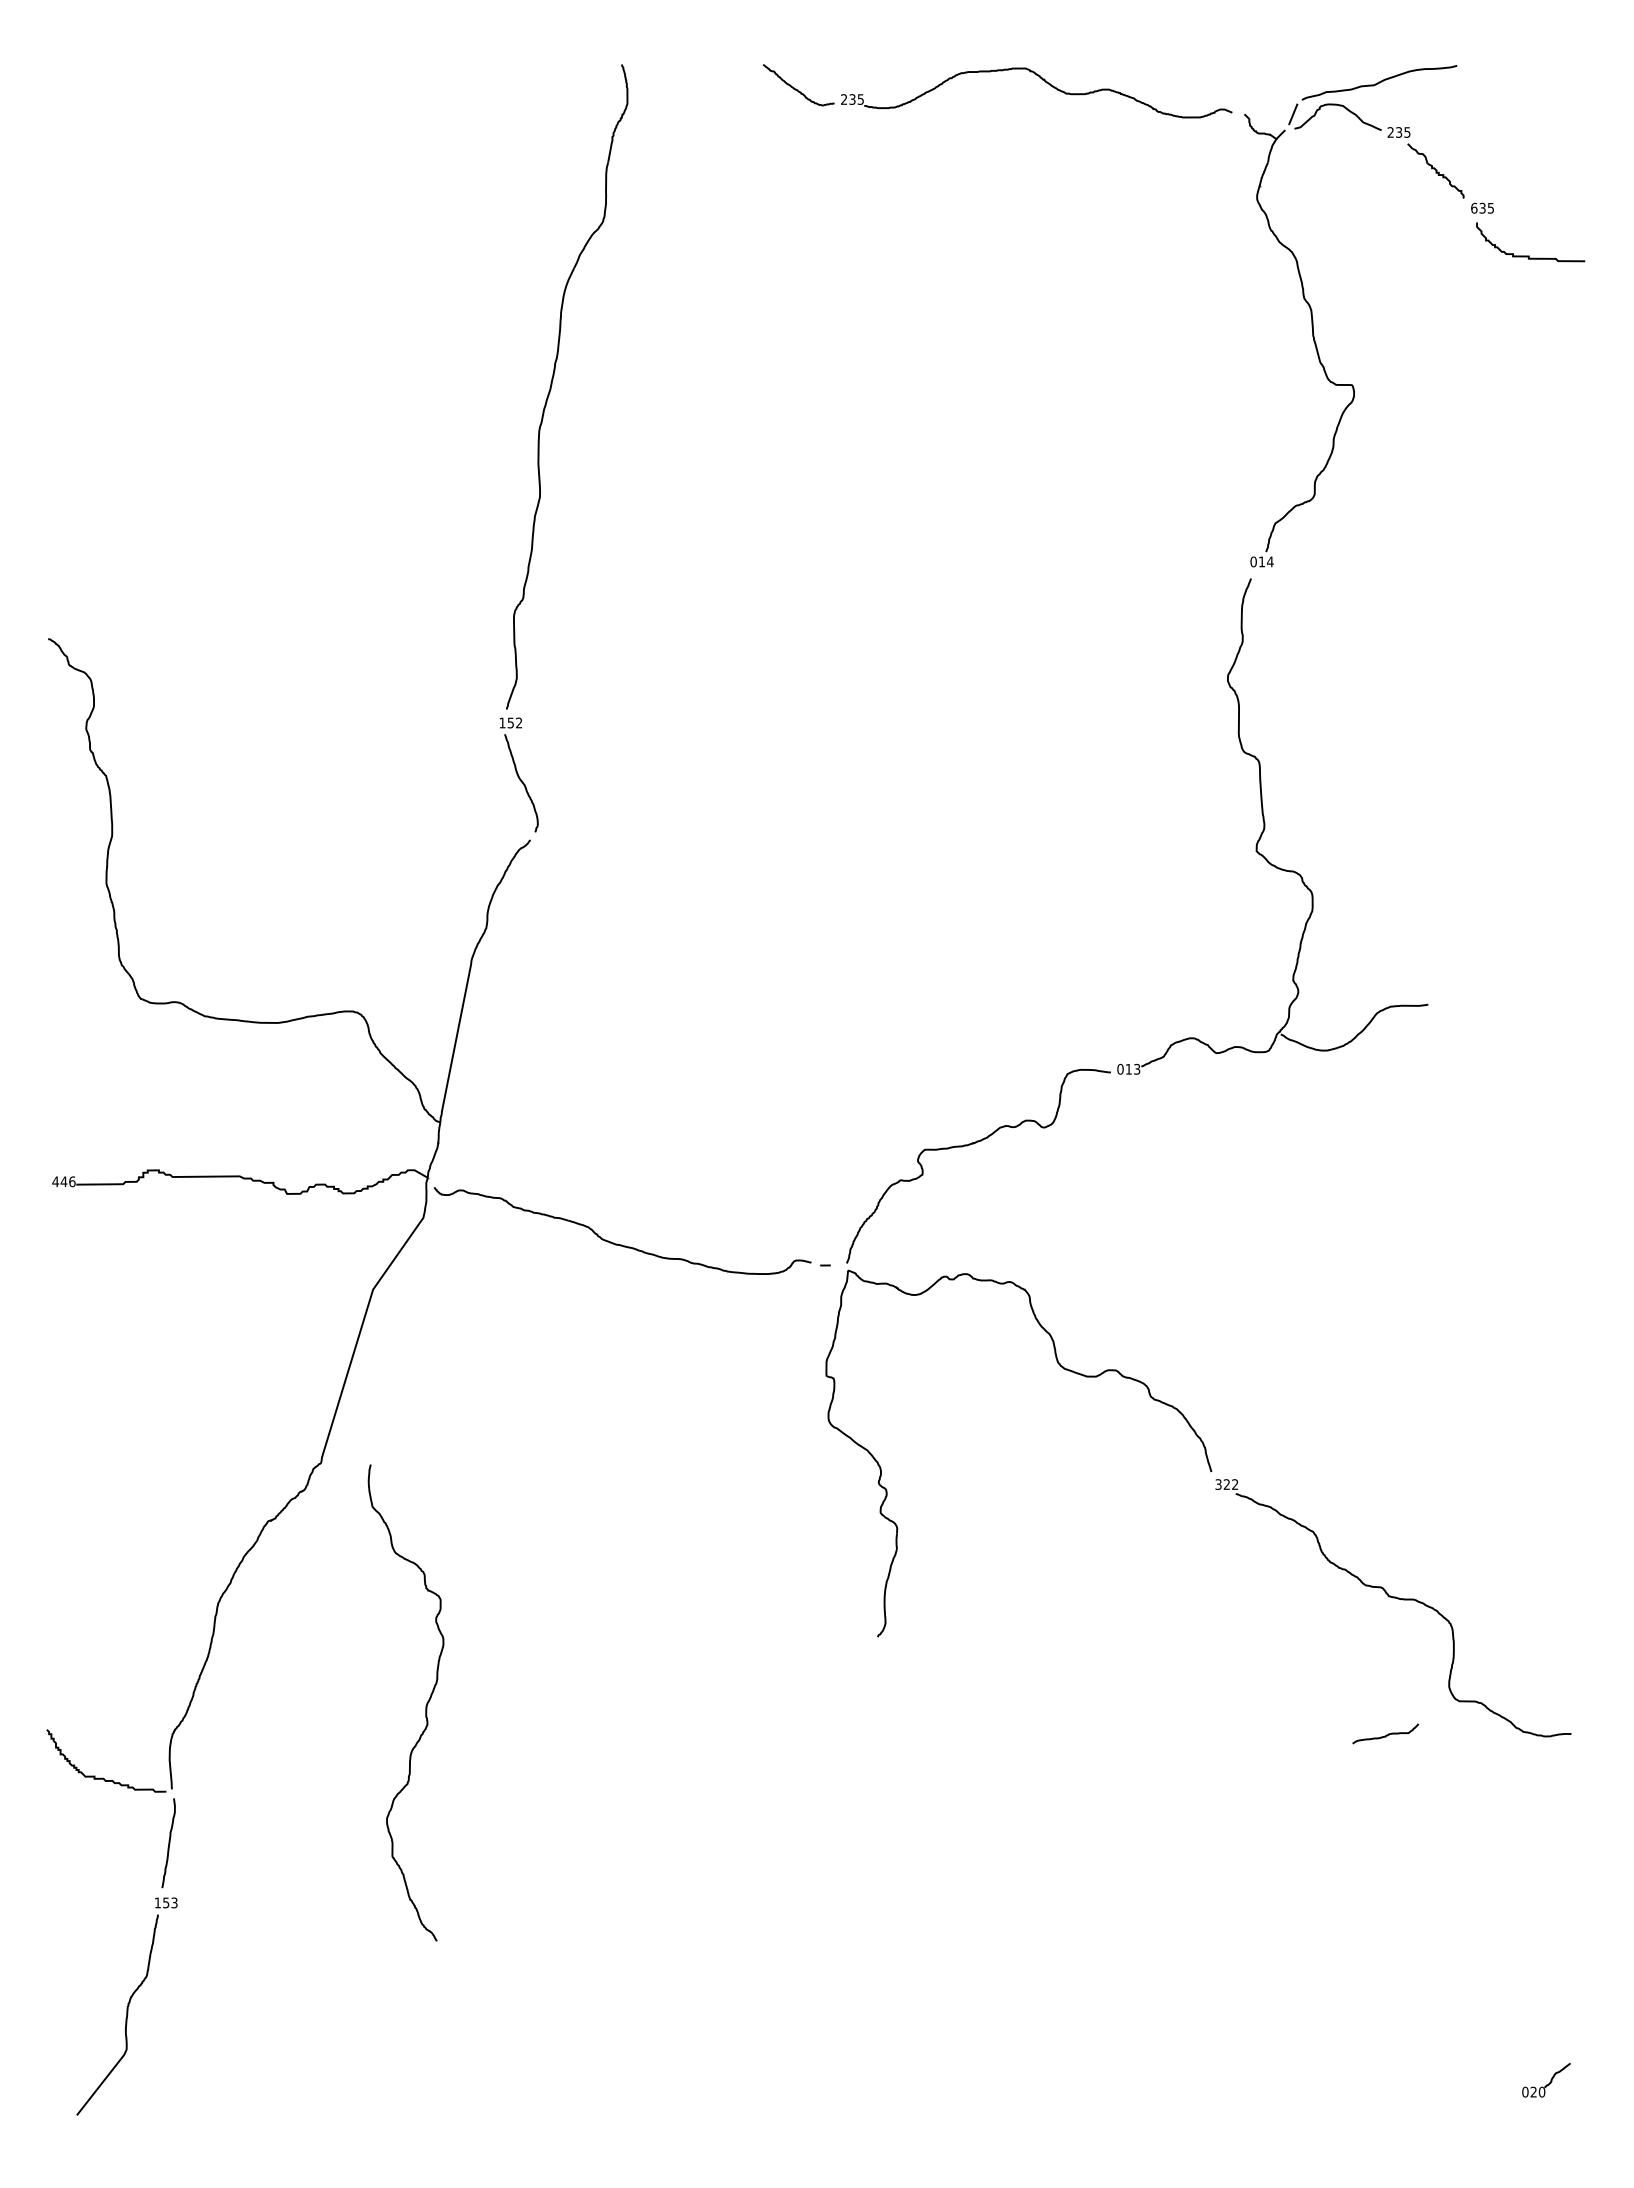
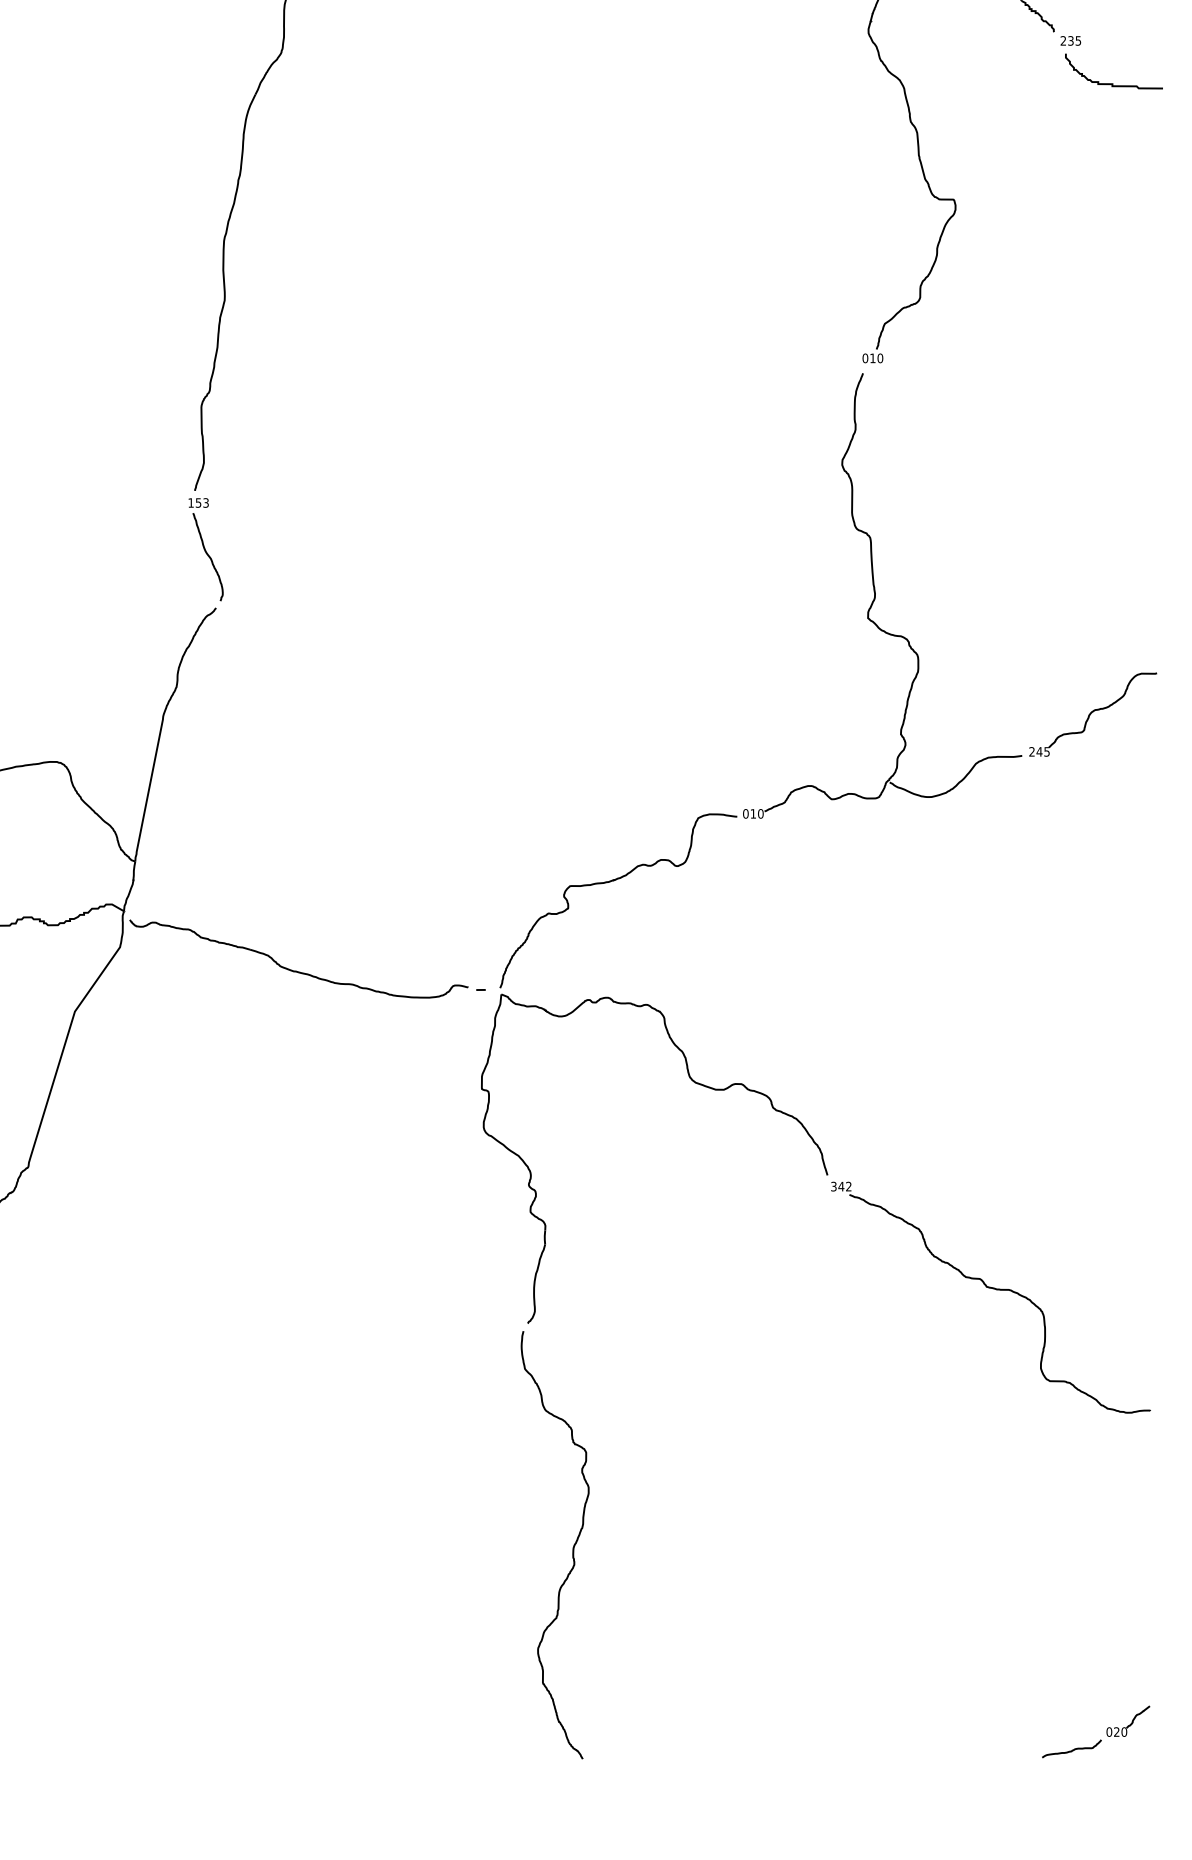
text: (1474, 207) -> (1063, 40), 635 -> 235
text: (1269, 561) -> (879, 358), 014 -> 010
text: (519, 723) -> (206, 503), 152 -> 153
part: (1507, 958) -> (1093, 714), added
text: (1137, 1069) -> (761, 814), 013 -> 010
text: (1226, 1484) -> (841, 1186), 322 -> 342
curve: (425, 1705) -> (572, 1547), moved
curve: (1386, 1734) -> (1072, 1749), moved

